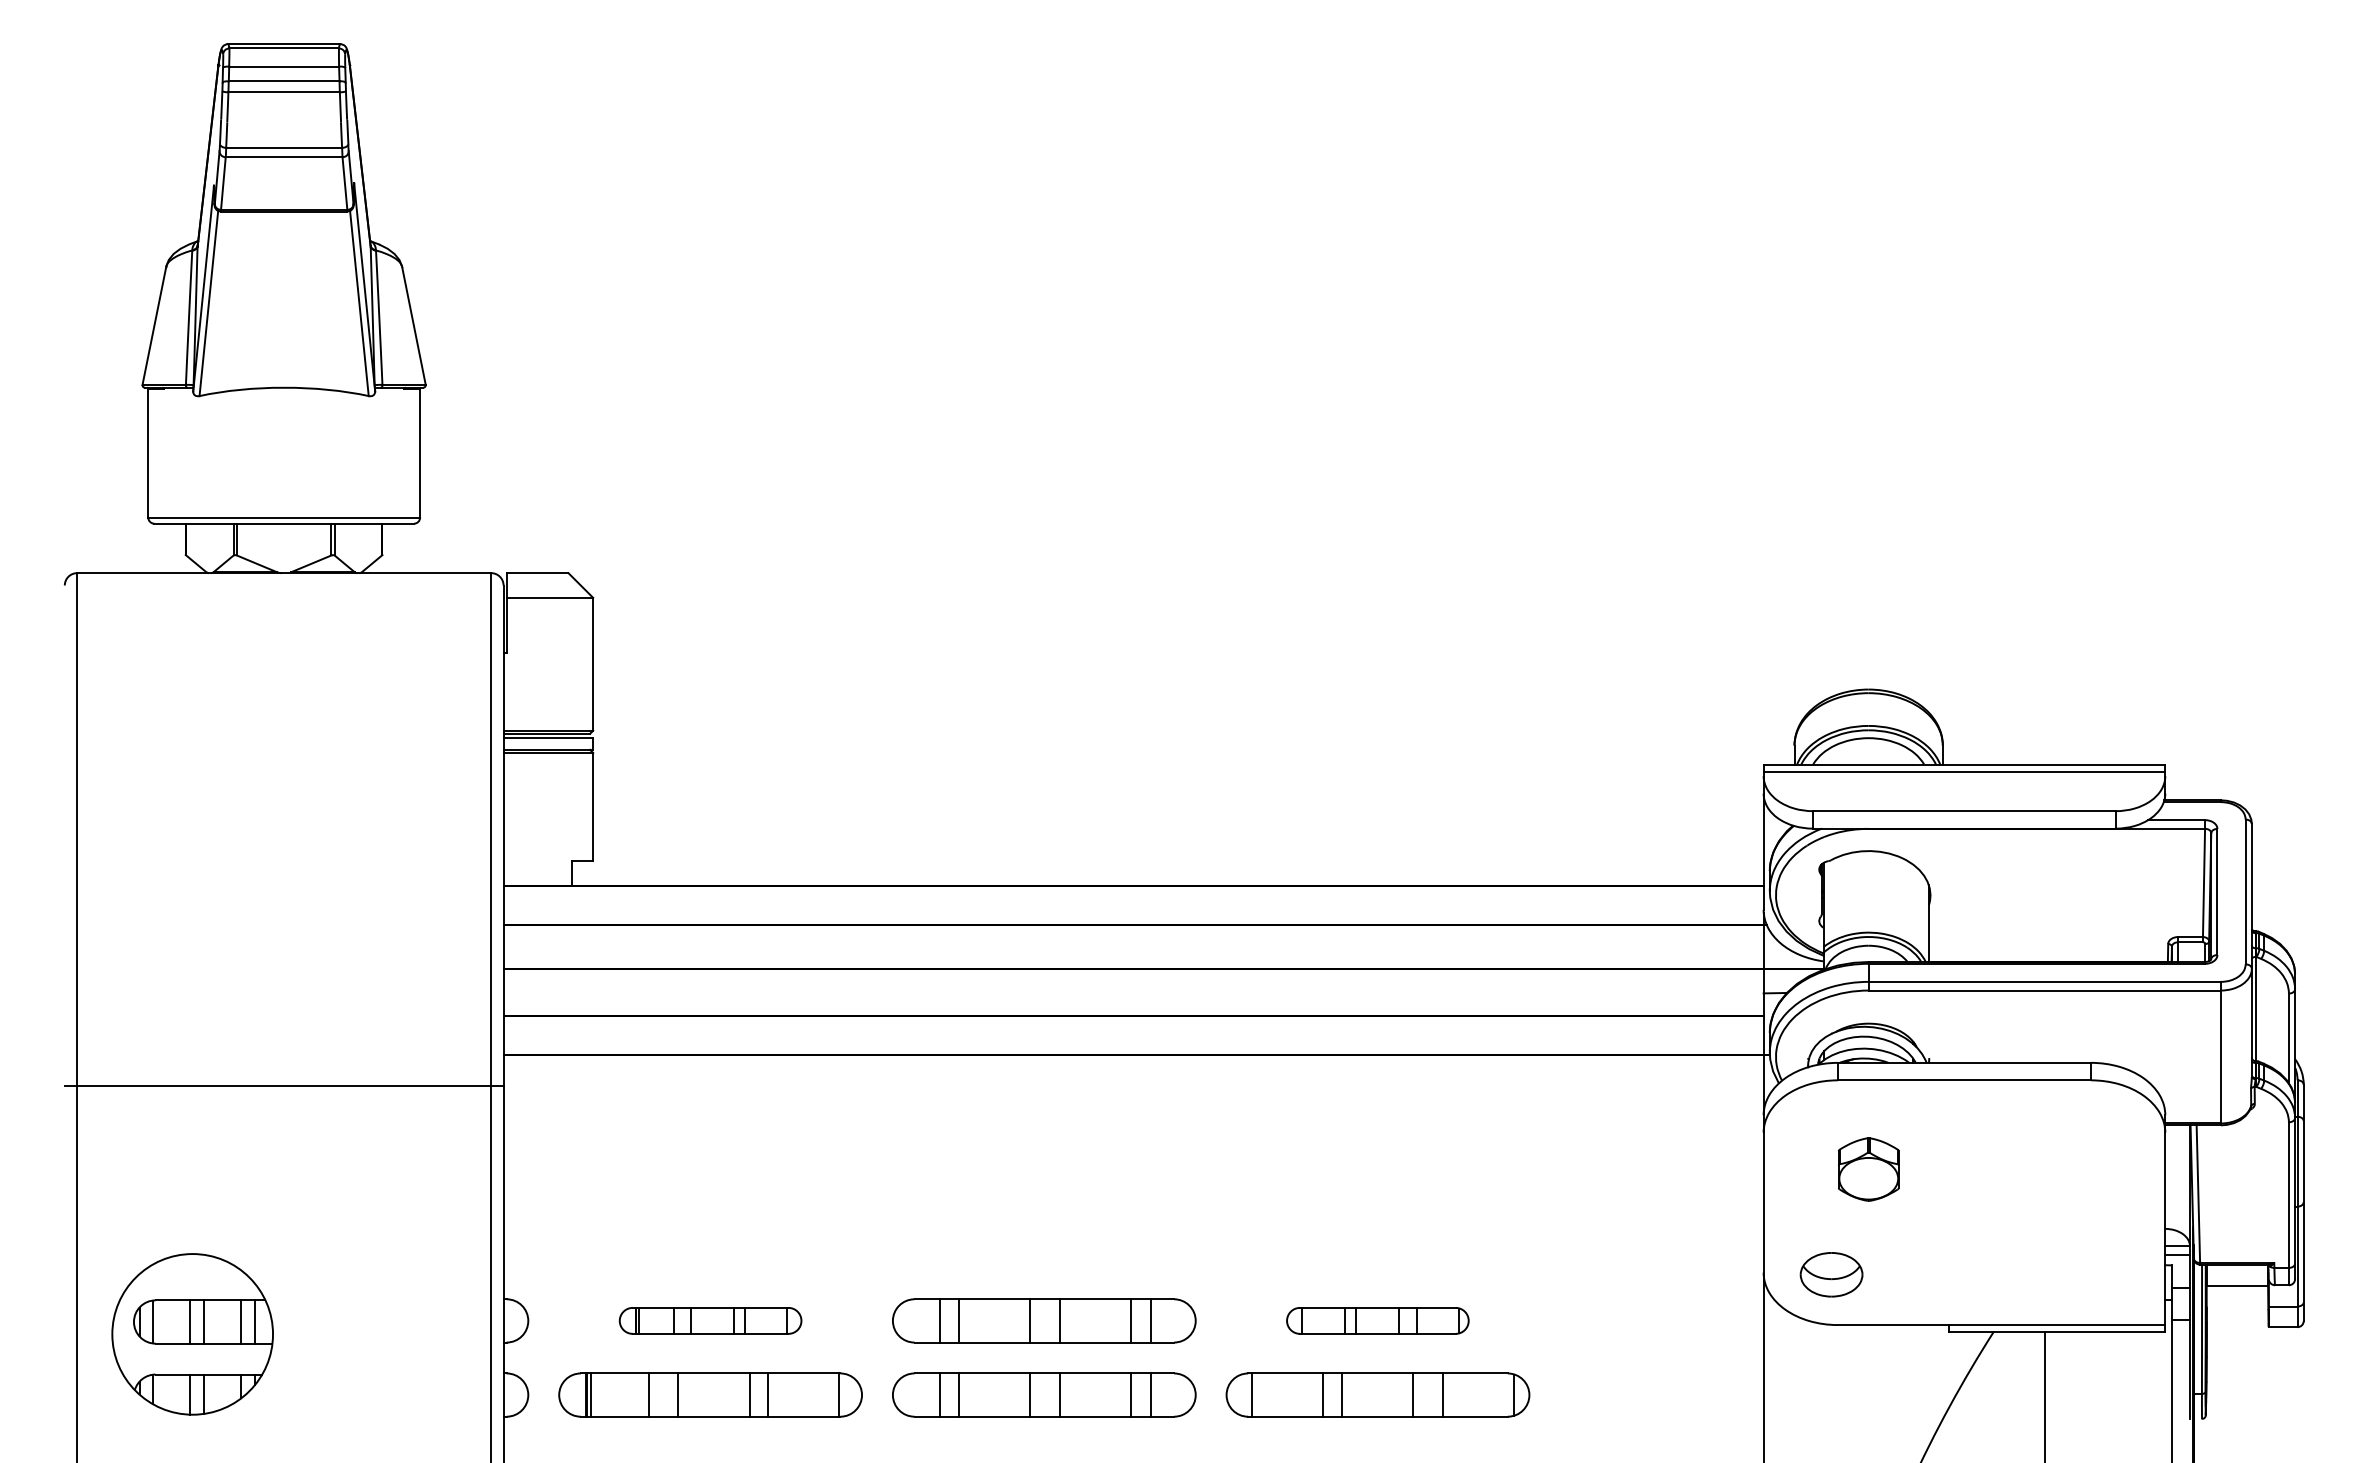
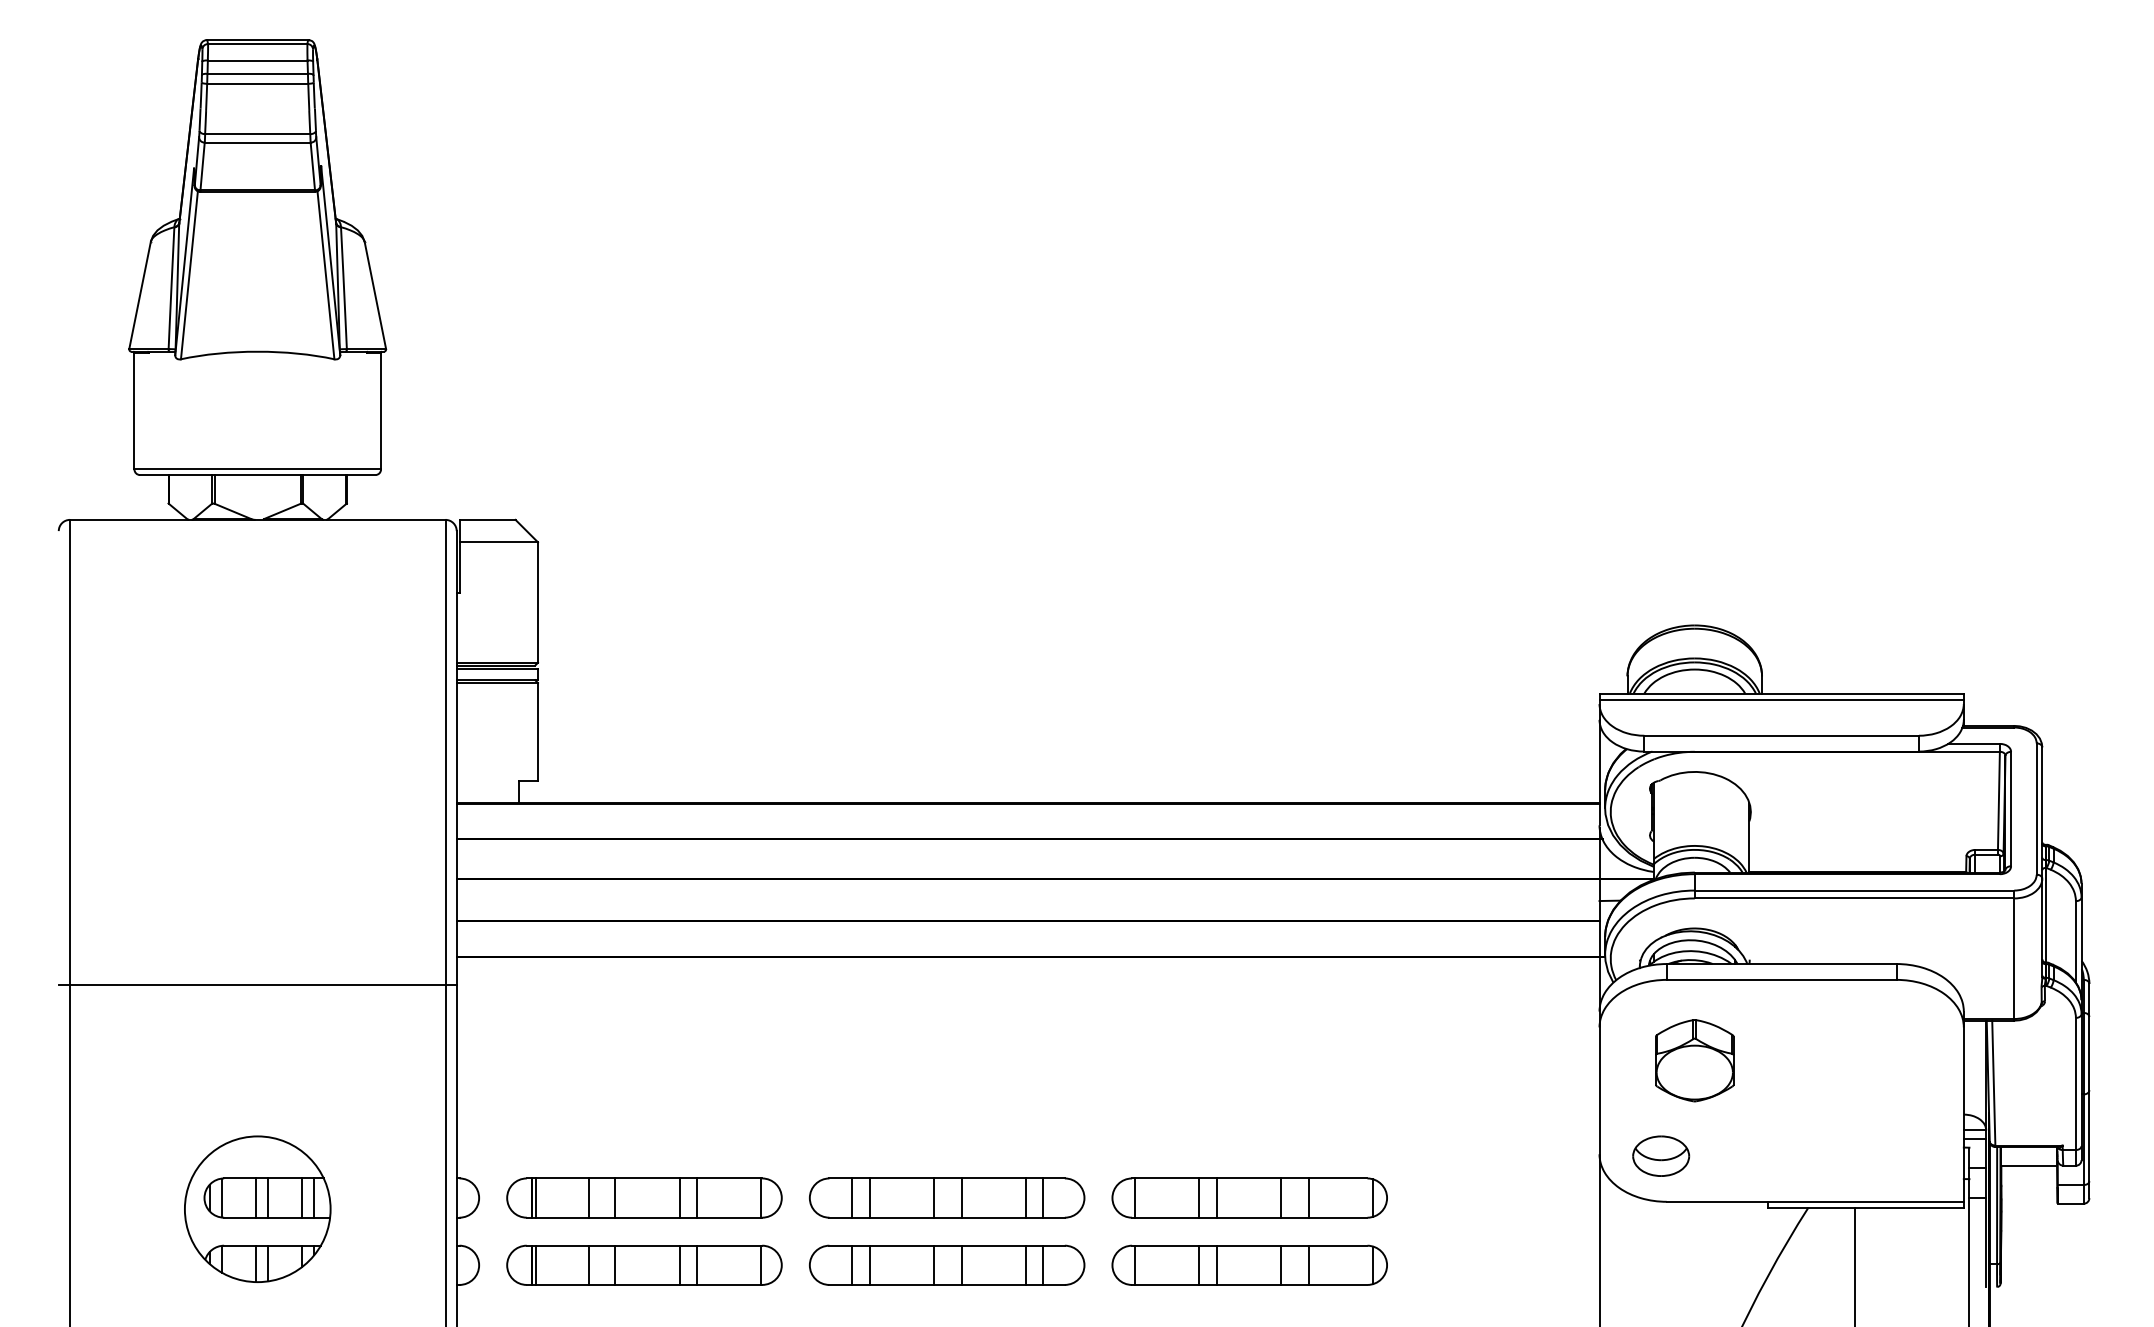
part: (1868, 1169) -> (1694, 1060), size x1.43
part: (710, 1320) -> (644, 1197), size x1.67
part: (1377, 1320) -> (1249, 1197), size x1.67
part: (192, 1333) -> (257, 1208), moved

